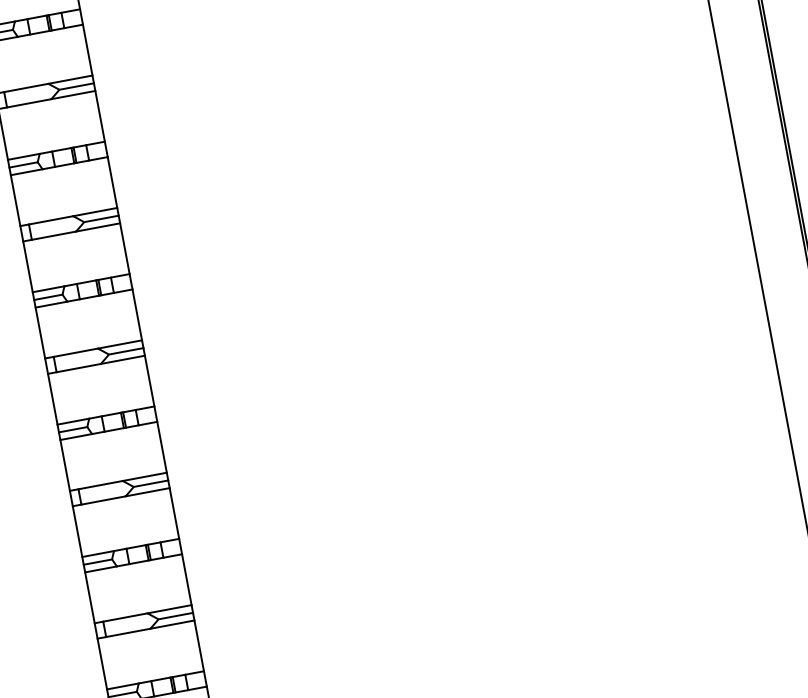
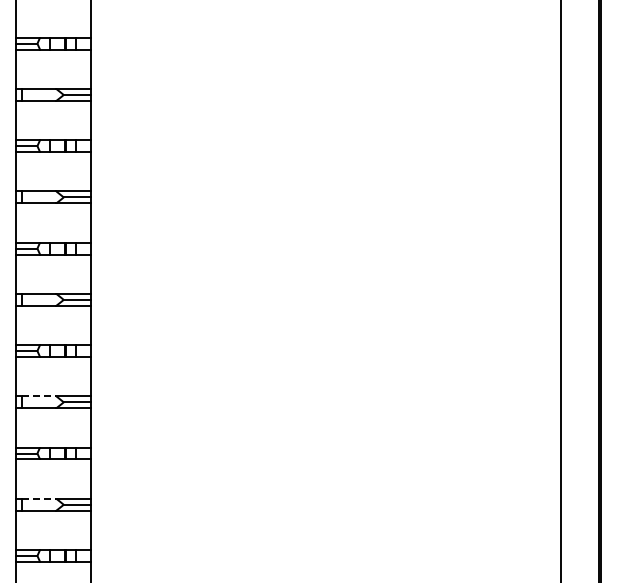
line: (100, 485) -> (39, 396), solid -> dashed
line: (125, 617) -> (39, 498), solid -> dashed

